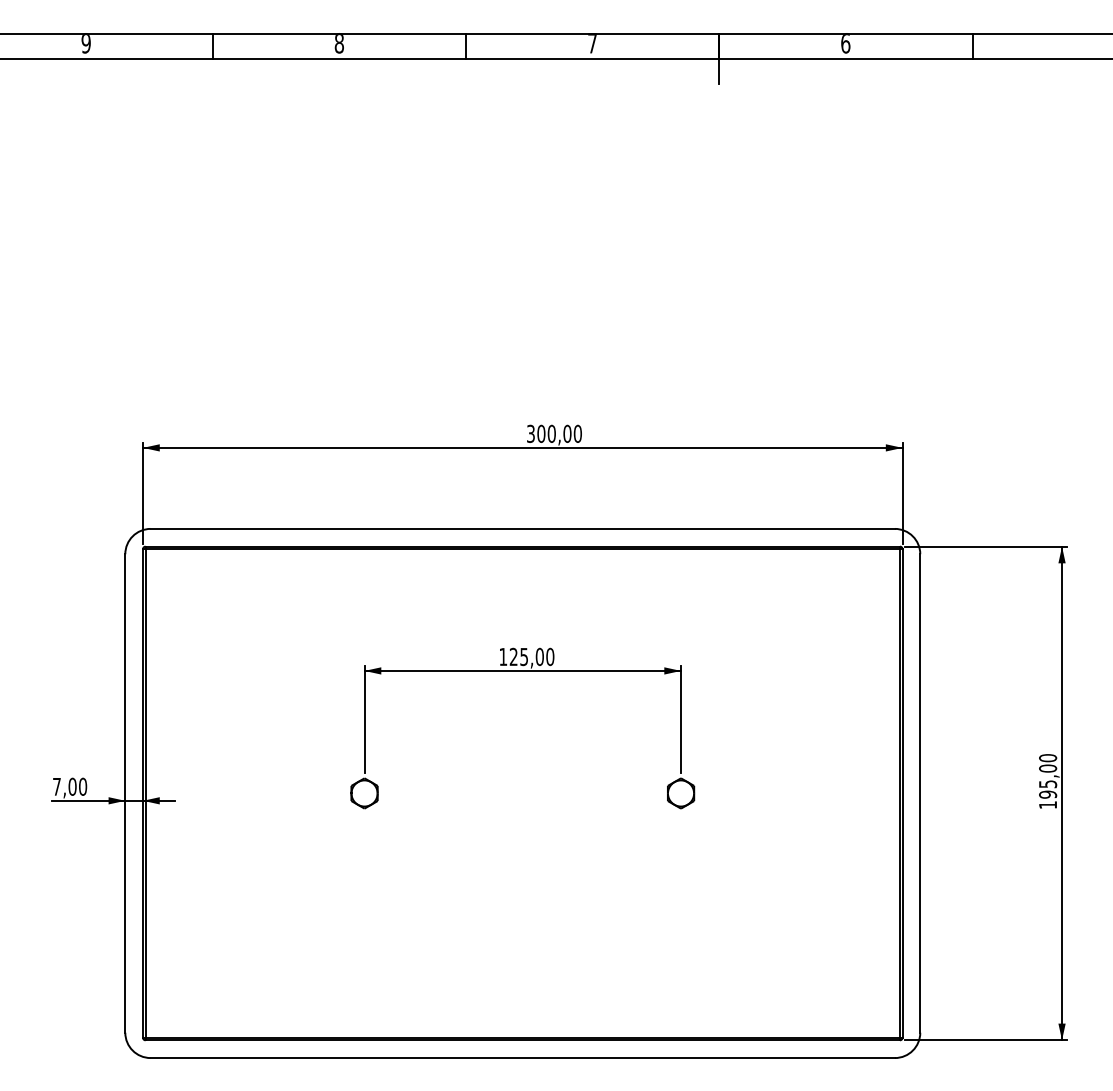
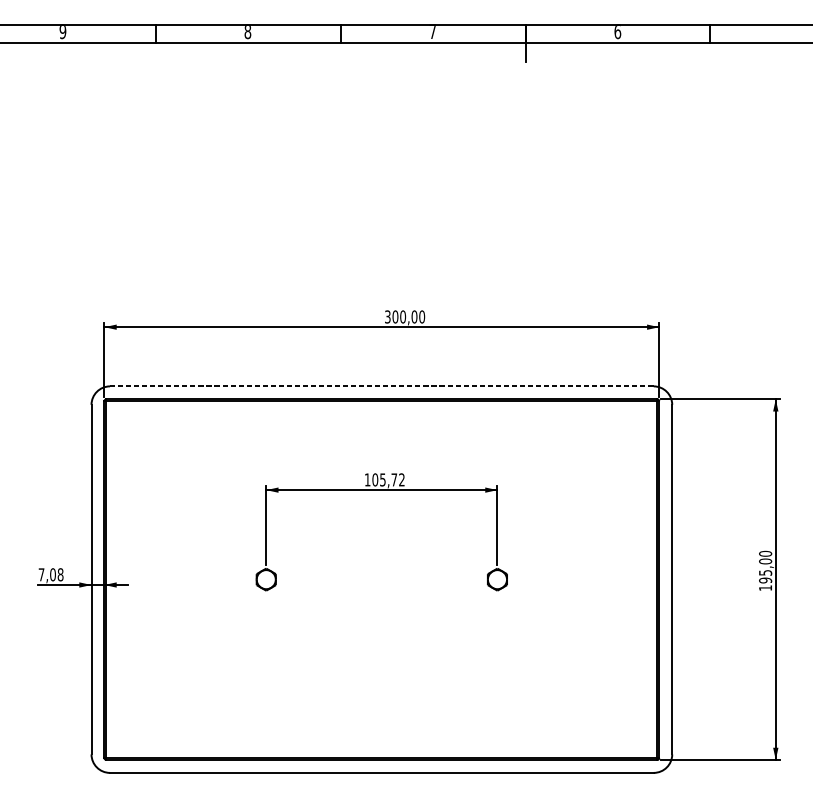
line: (523, 528) -> (382, 386), solid -> dashed
text: (531, 656) -> (388, 479), 125,00 -> 105,72
text: (83, 786) -> (60, 574), 7,00 -> 7,08

